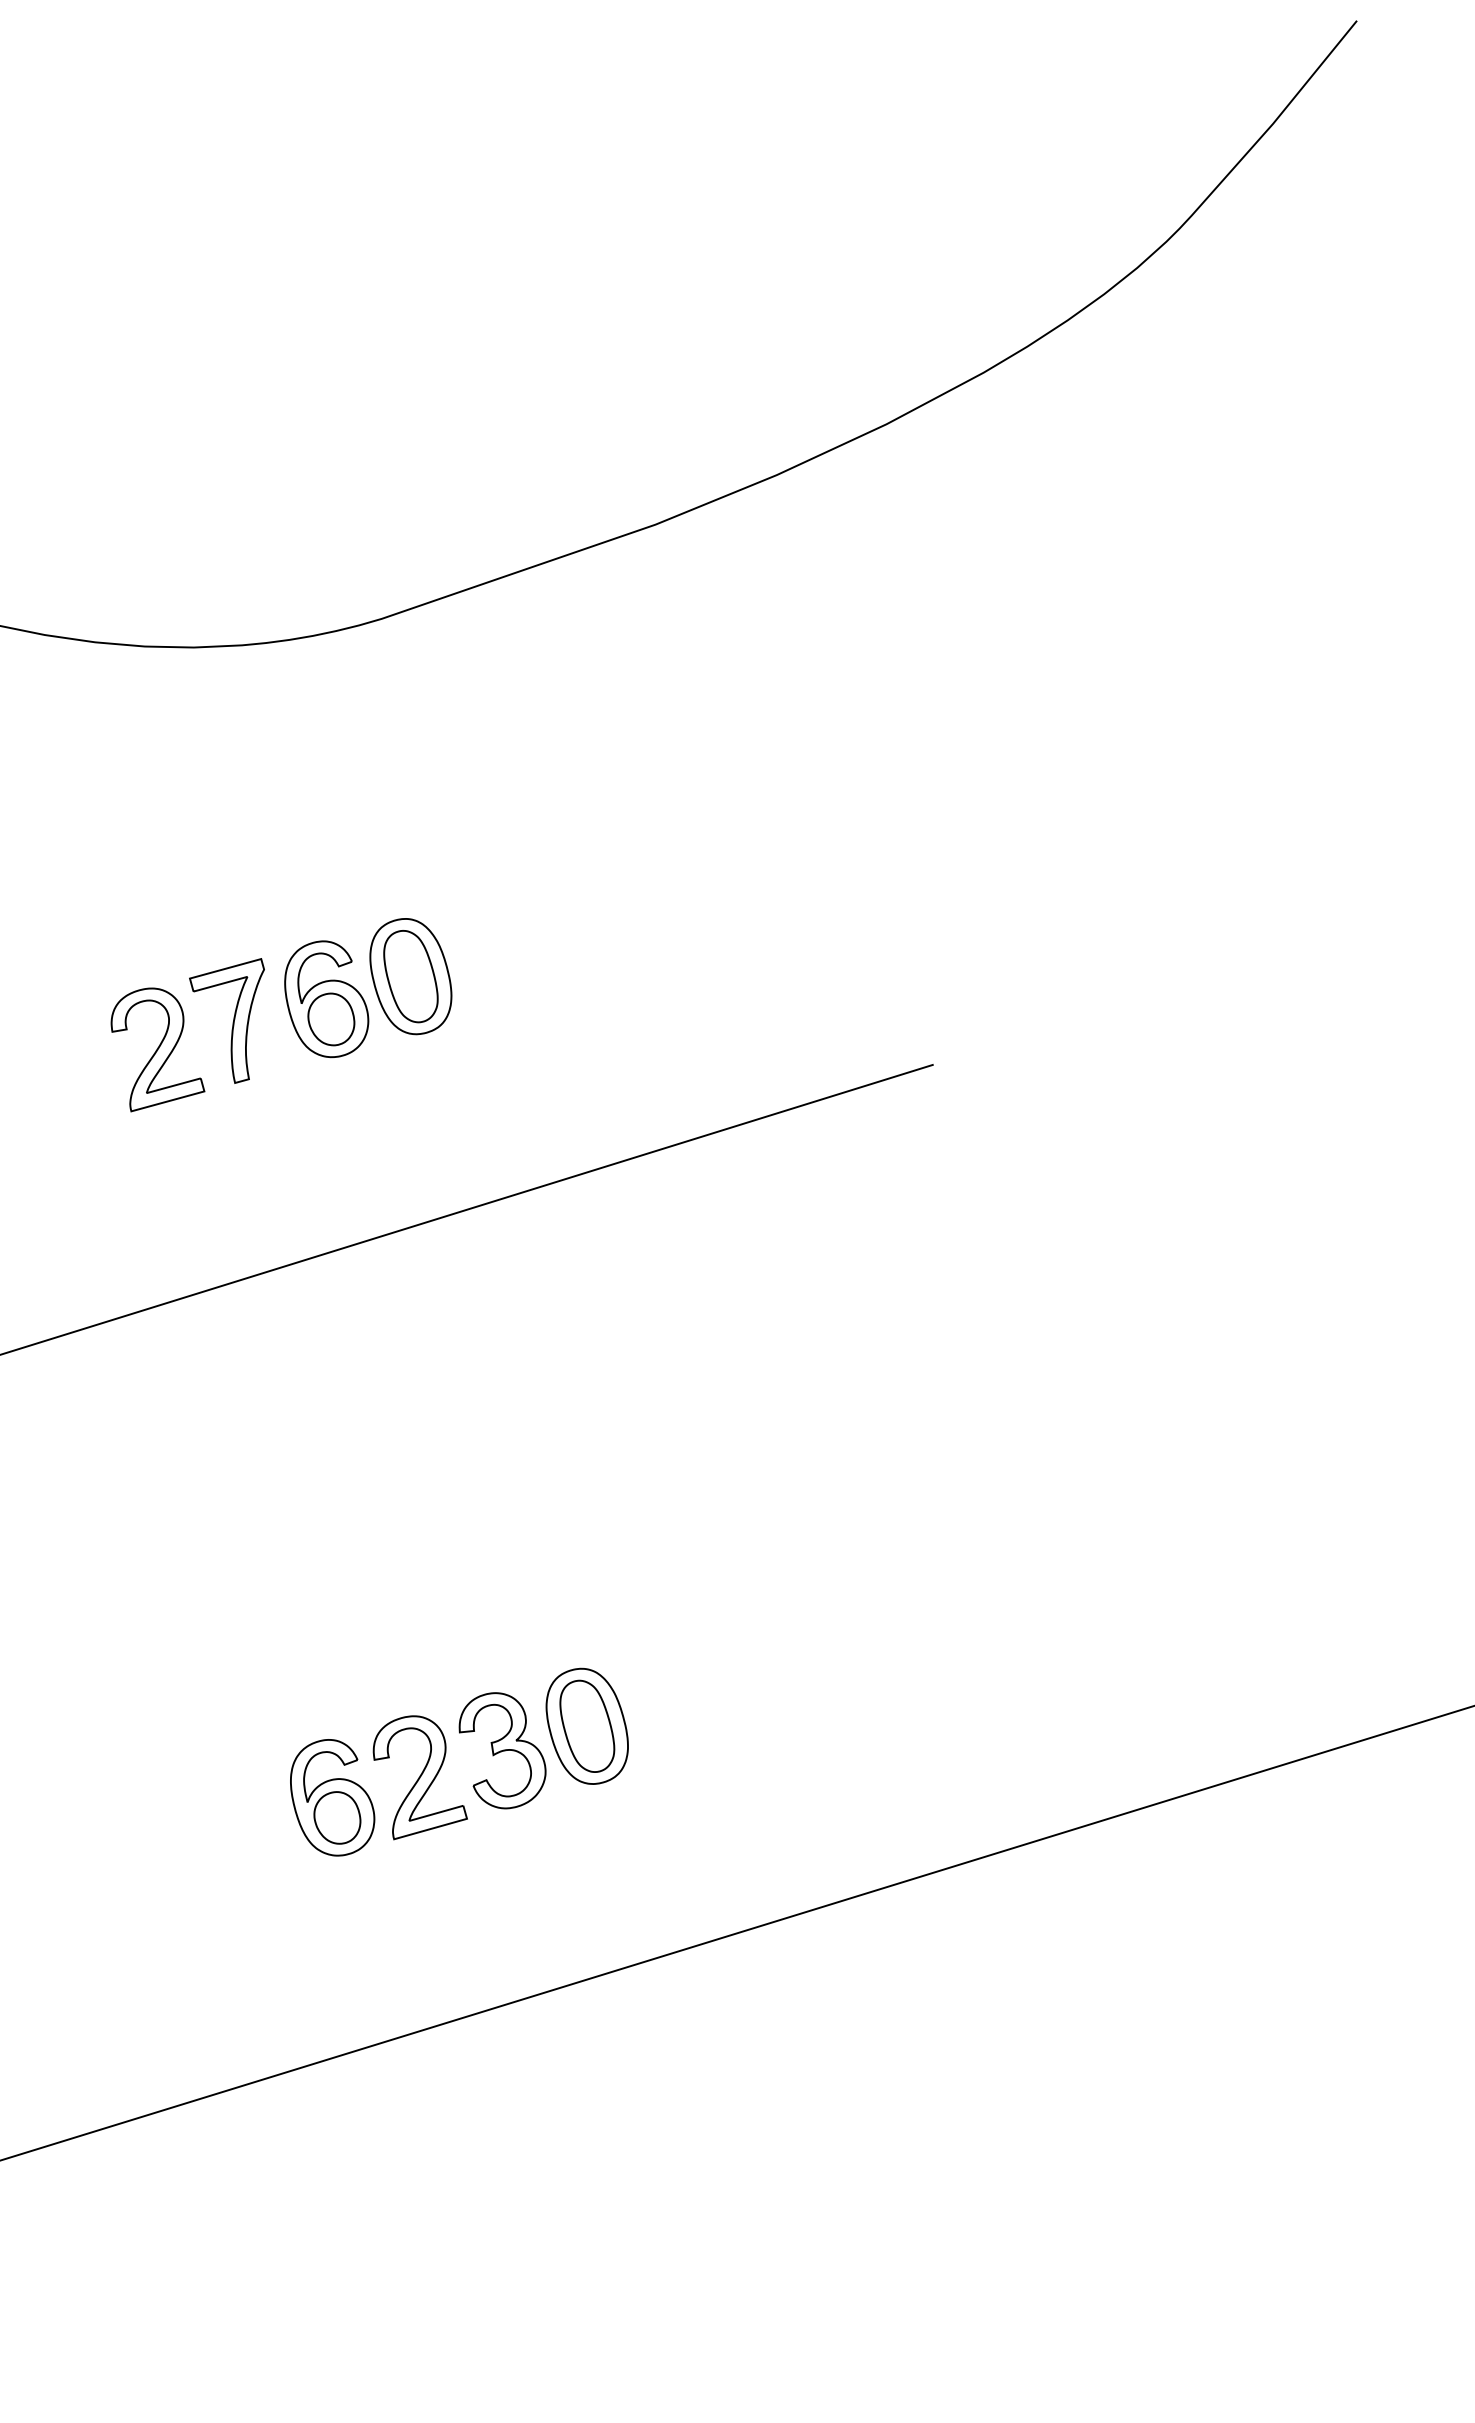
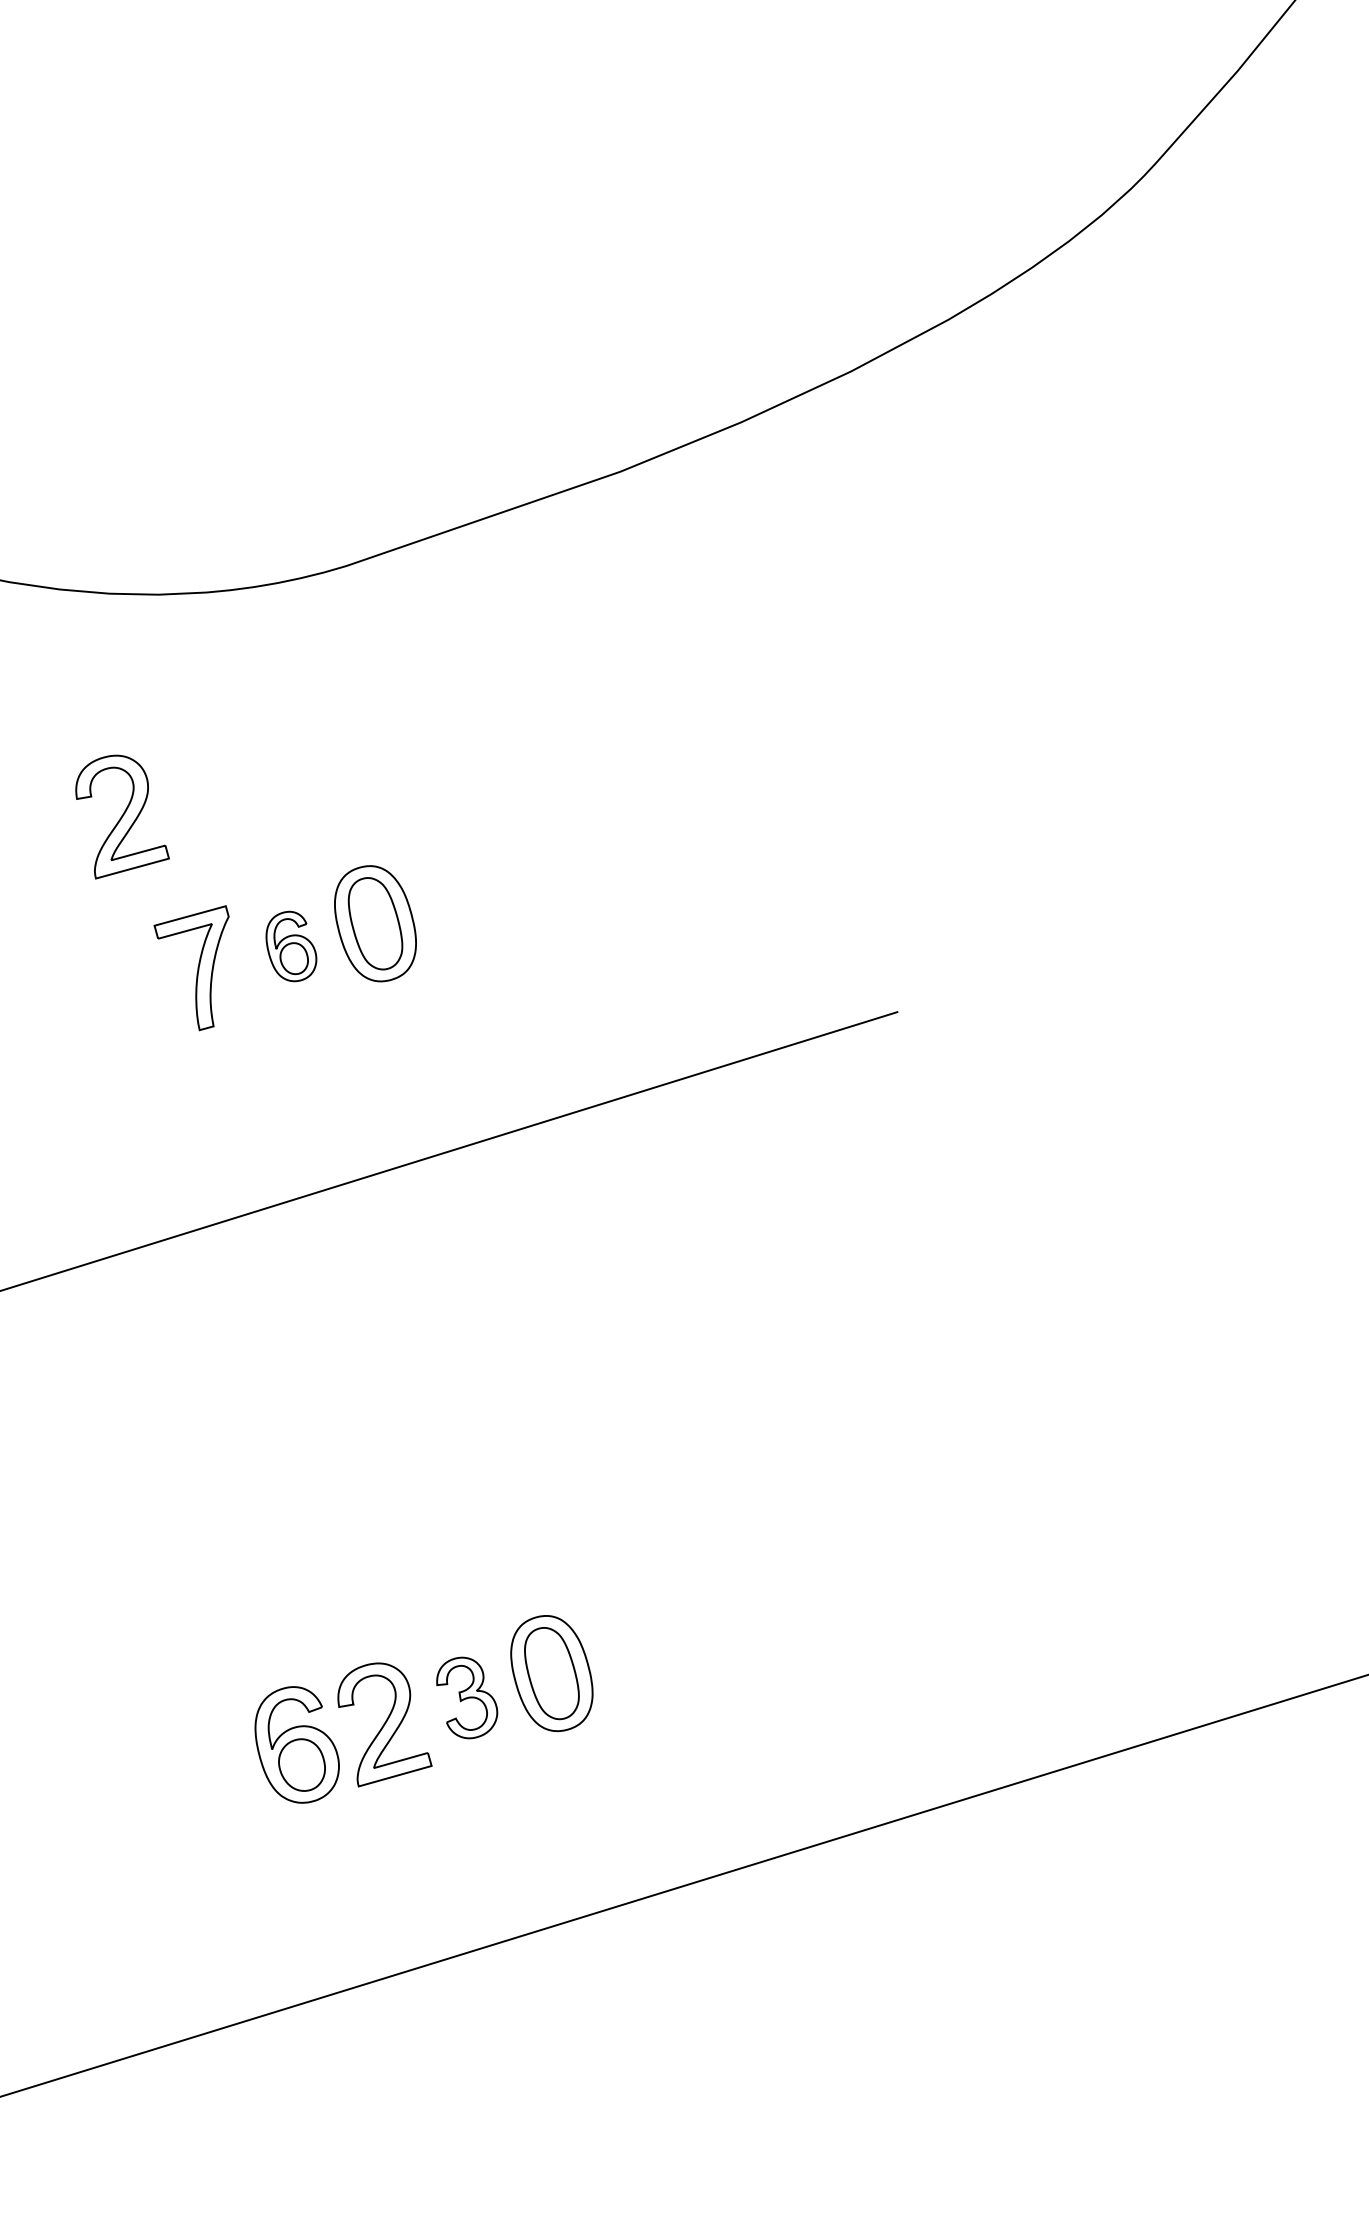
part: (326, 999) -> (291, 946), size x0.6
part: (157, 1049) -> (122, 816), moved
part: (502, 1750) -> (467, 1697), size x0.7

